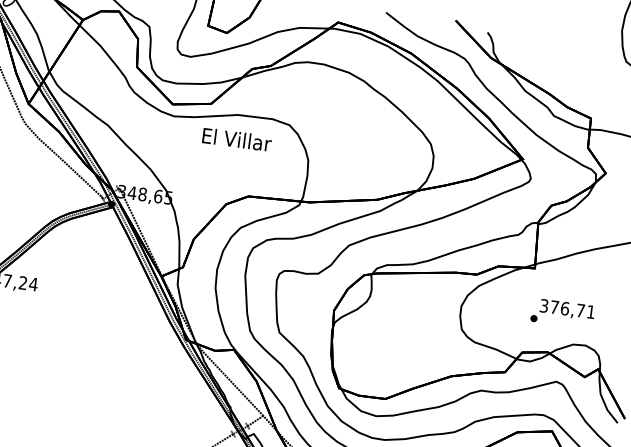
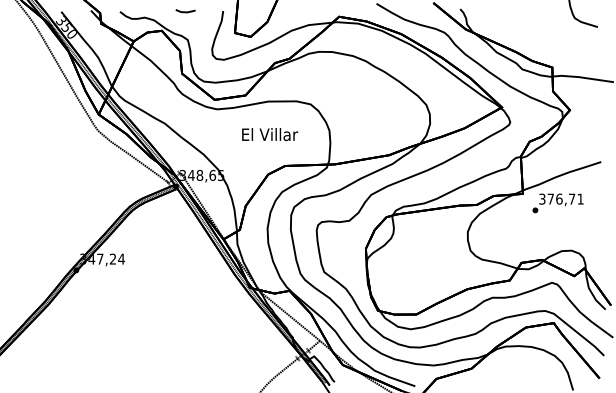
text: (237, 139) -> (270, 134), moved
text: (562, 313) -> (557, 203), moved

